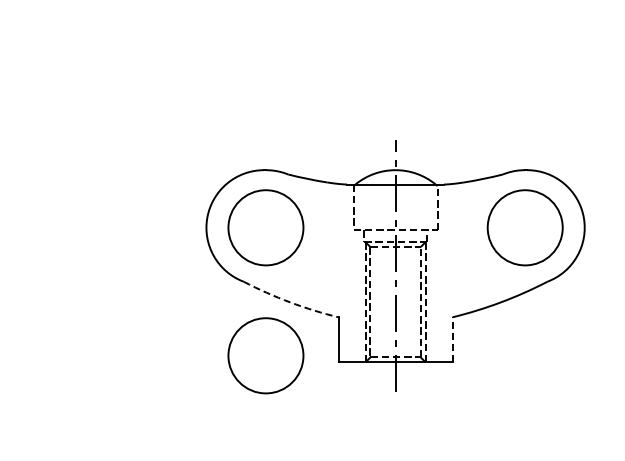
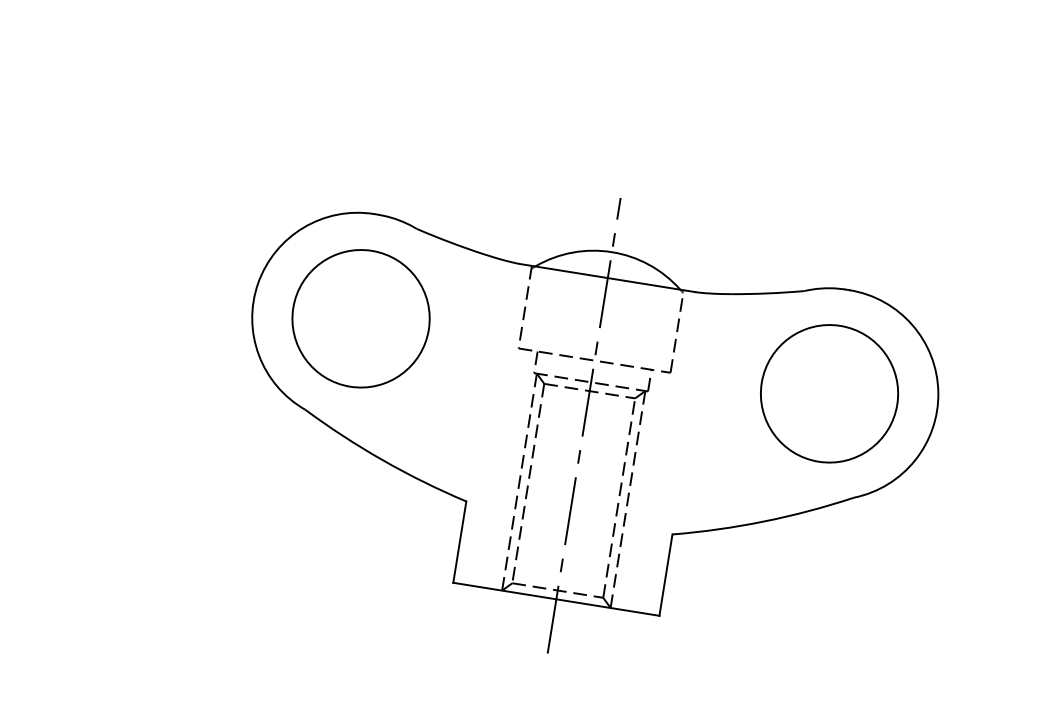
arc: (290, 302) -> (383, 460), dashed -> solid
line: (452, 339) -> (665, 574), dashed -> solid
part: (265, 355) -> (323, 549), removed

